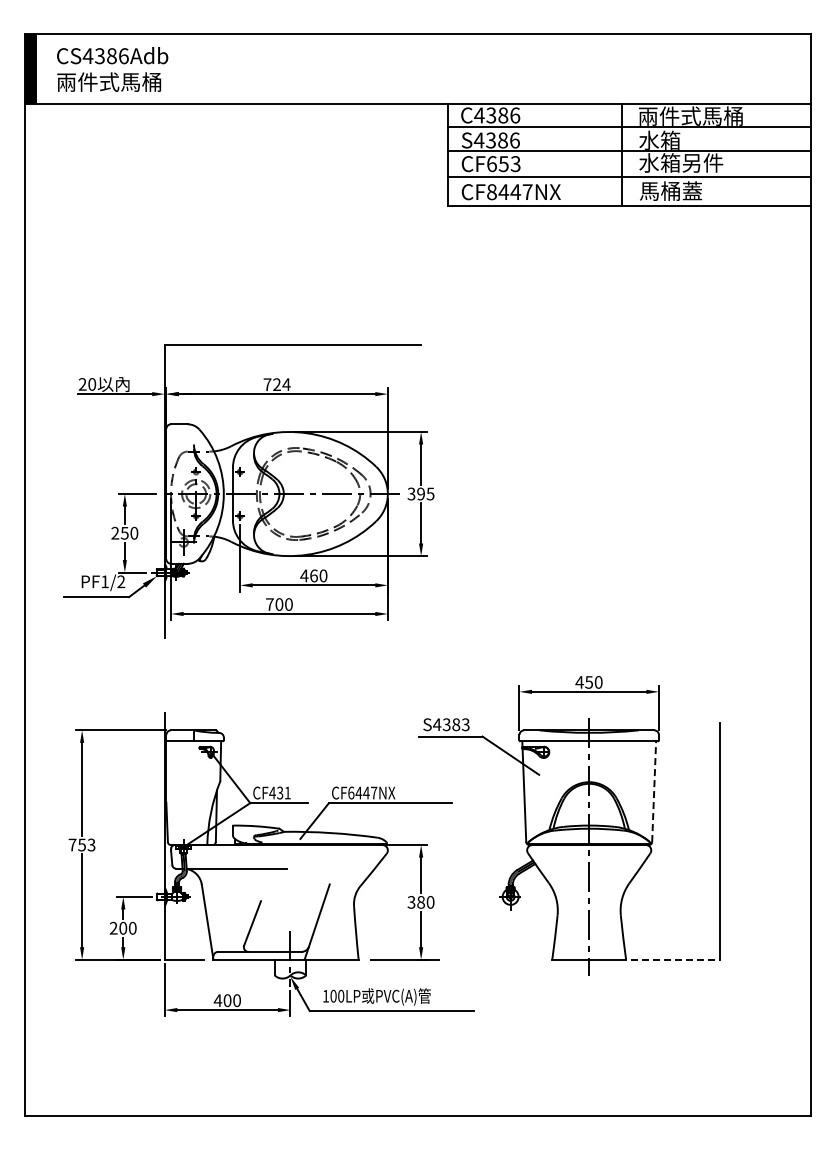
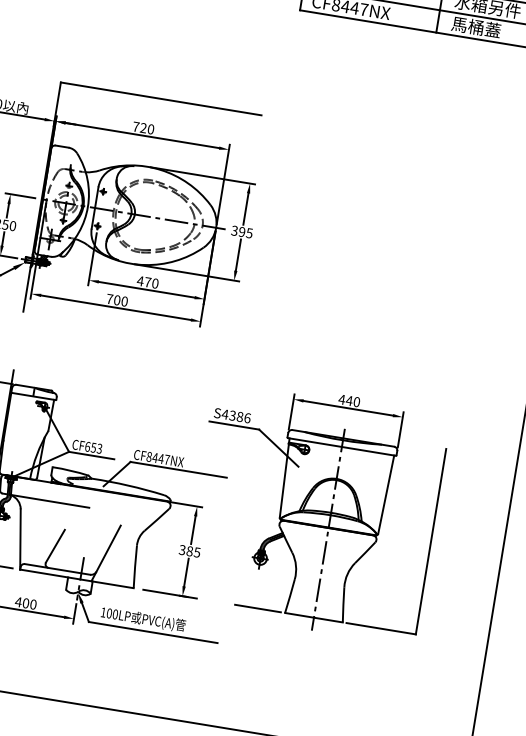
text: (286, 384) -> (150, 129), 724 -> 720
text: (313, 575) -> (147, 282), 460 -> 470
text: (588, 682) -> (348, 400), 450 -> 440
text: (465, 724) -> (247, 417), S4383 -> S4386
line: (654, 791) -> (386, 494), dashed -> solid
text: (279, 792) -> (93, 447), CF431 -> CF653
text: (351, 792) -> (149, 456), CF6447NX -> CF8447NX
text: (430, 902) -> (197, 552), 380 -> 385
line: (517, 959) -> (257, 608), added
line: (675, 959) -> (381, 628), dashed -> solid

